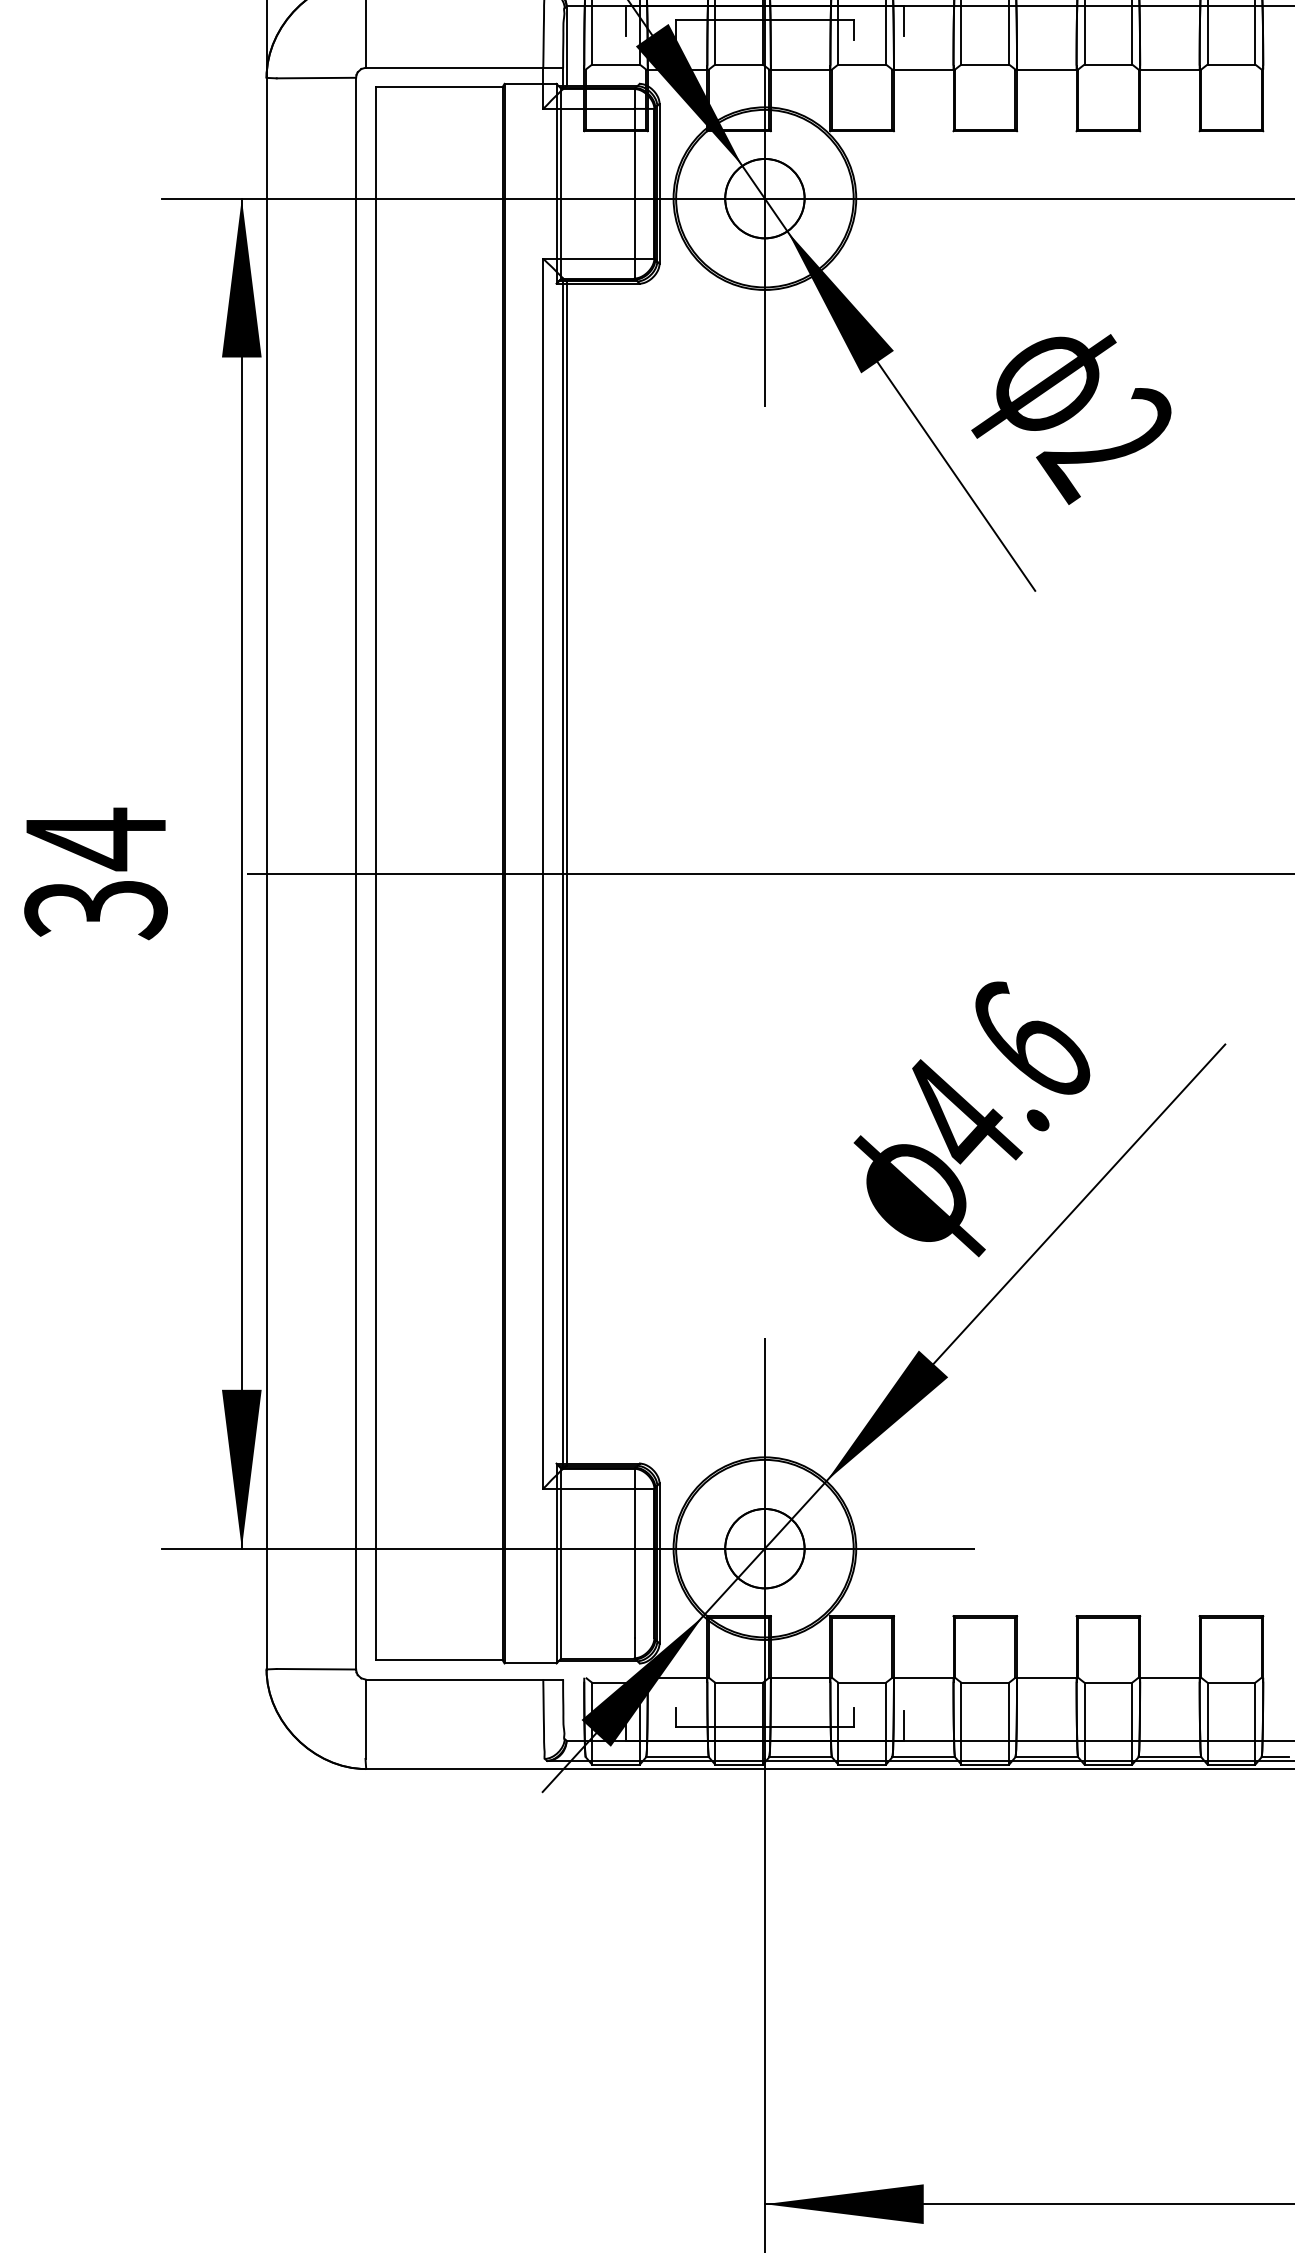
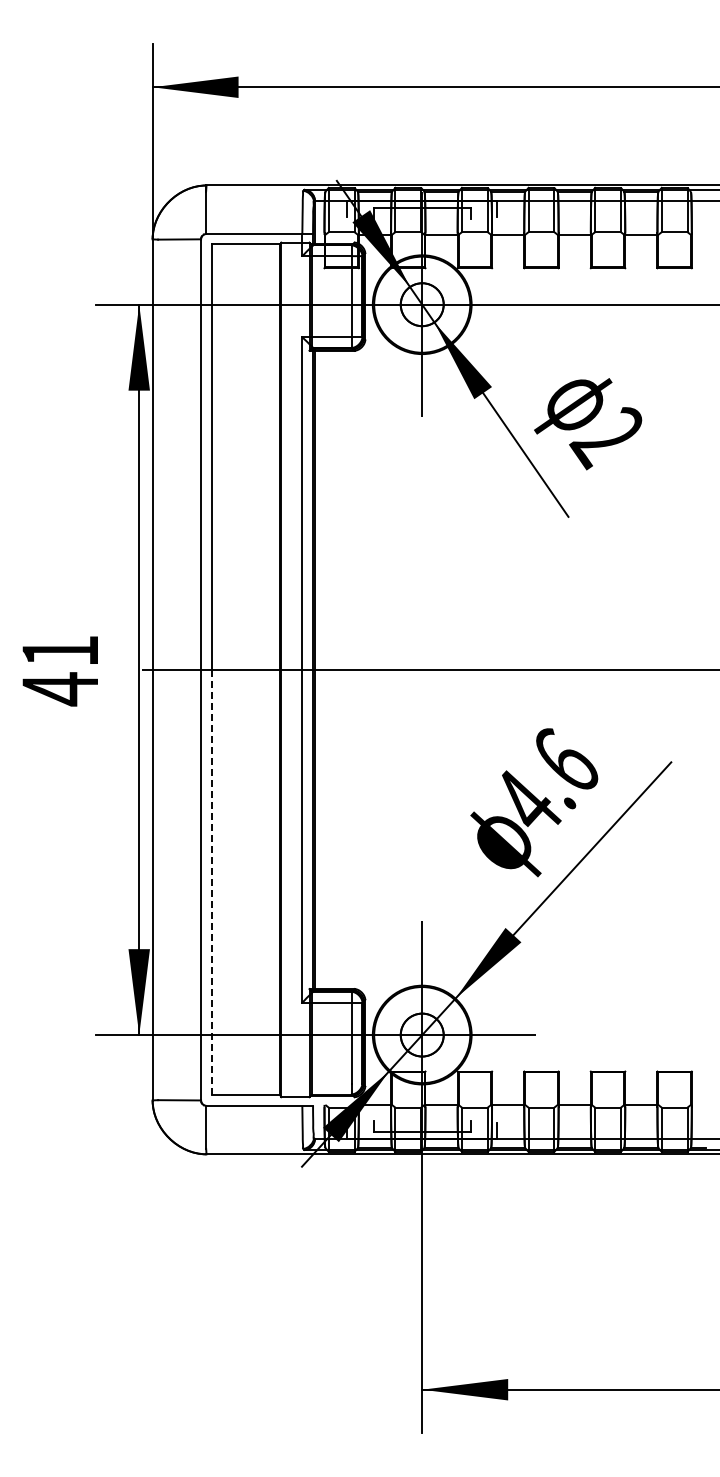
text: (96, 874) -> (60, 670), 34 -> 41
line: (375, 1266) -> (211, 882), solid -> dashed

